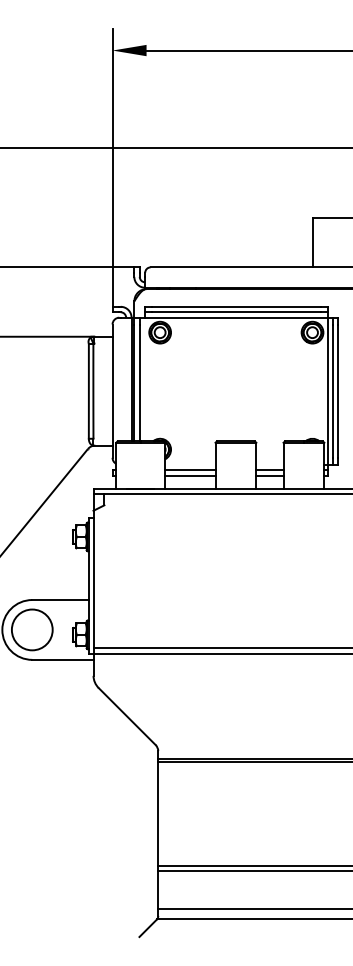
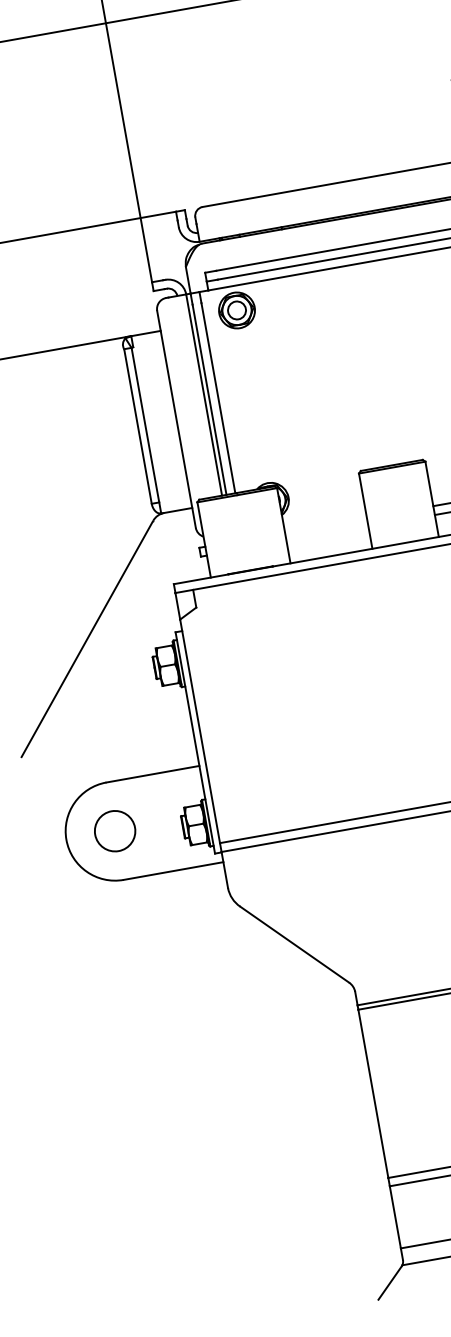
line: (190, 470) -> (326, 525), removed
line: (190, 475) -> (327, 534), removed
circle: (31, 629) -> (113, 830), size x0.6

